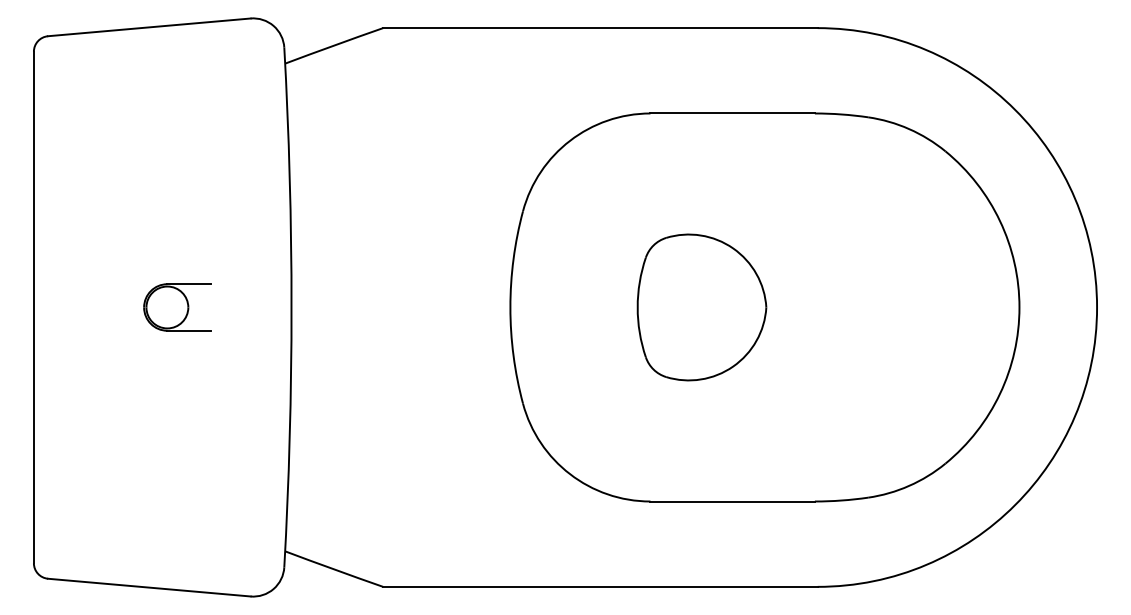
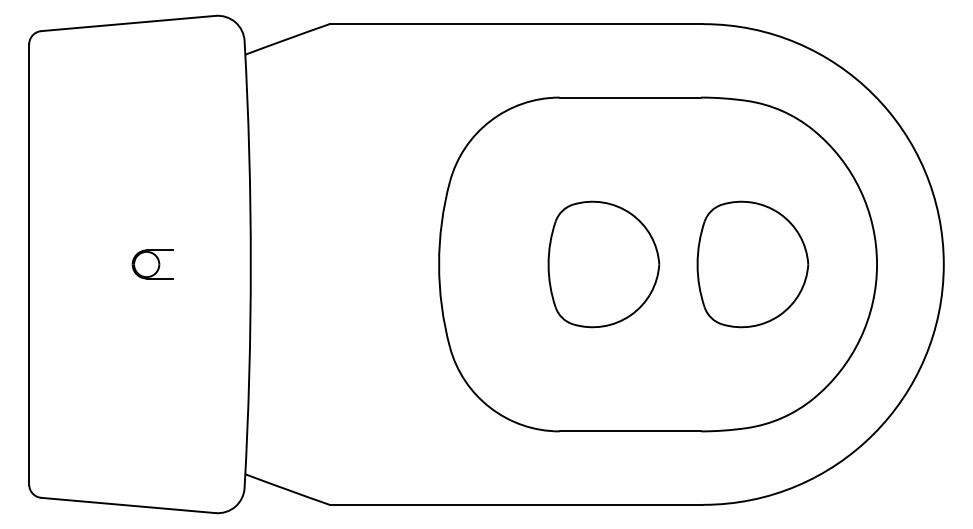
part: (177, 307) -> (152, 264), size x0.7
part: (874, 307) -> (752, 264), added

